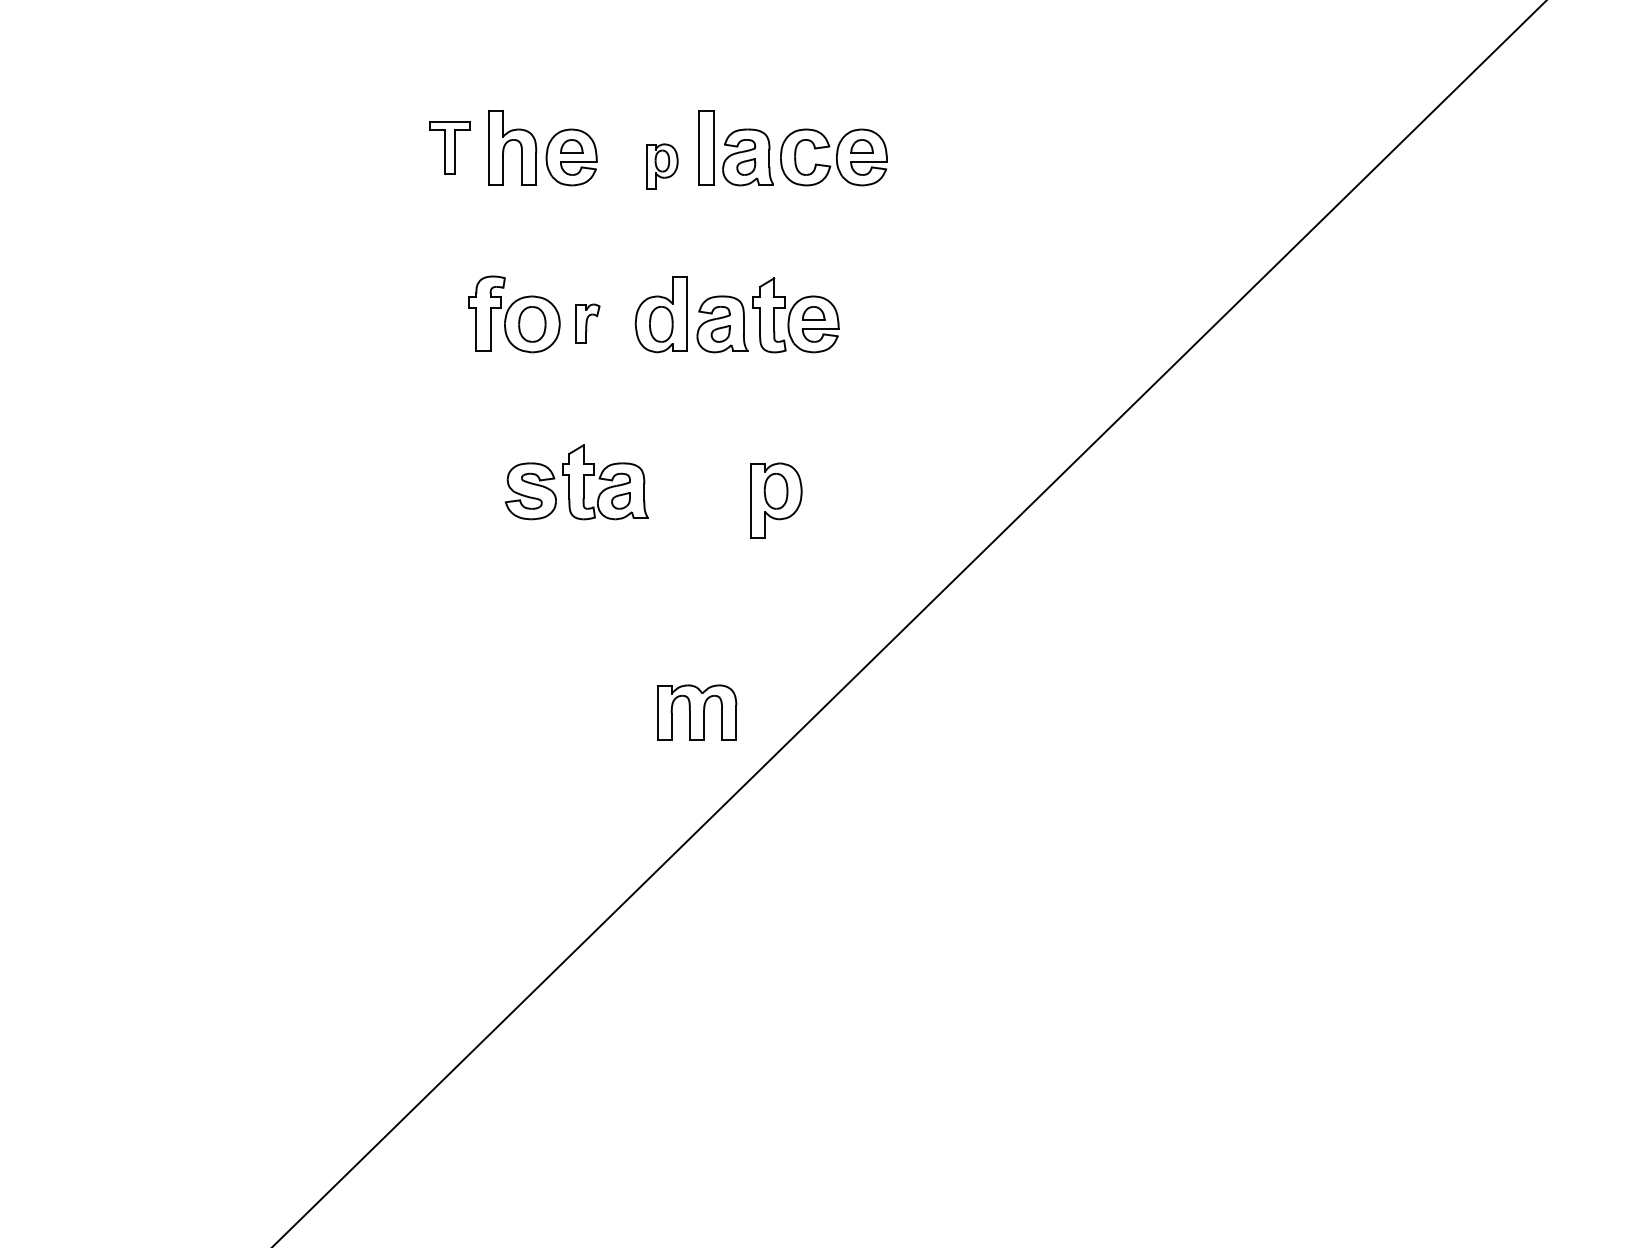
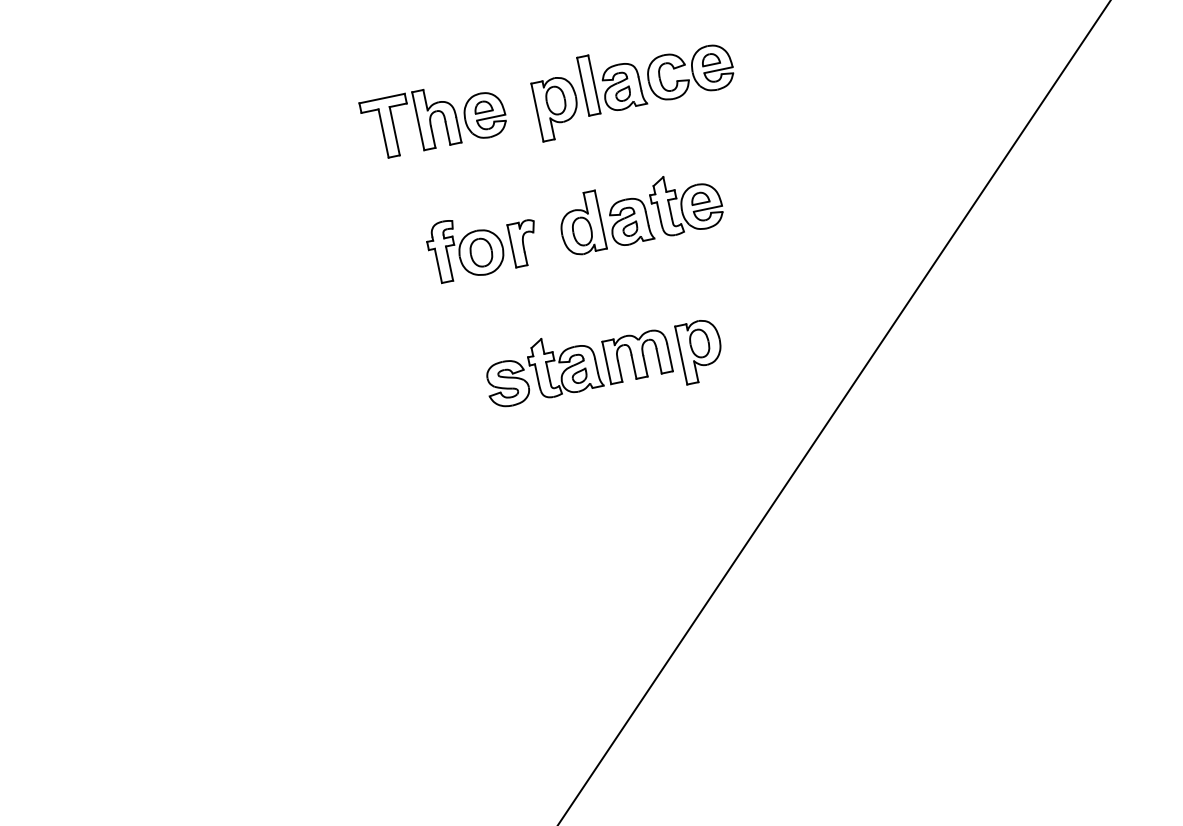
part: (449, 147) -> (387, 127), size x1.43
part: (662, 166) -> (557, 107), size x1.67
part: (587, 323) -> (524, 242), size x1.43
part: (697, 712) -> (637, 355), moved

